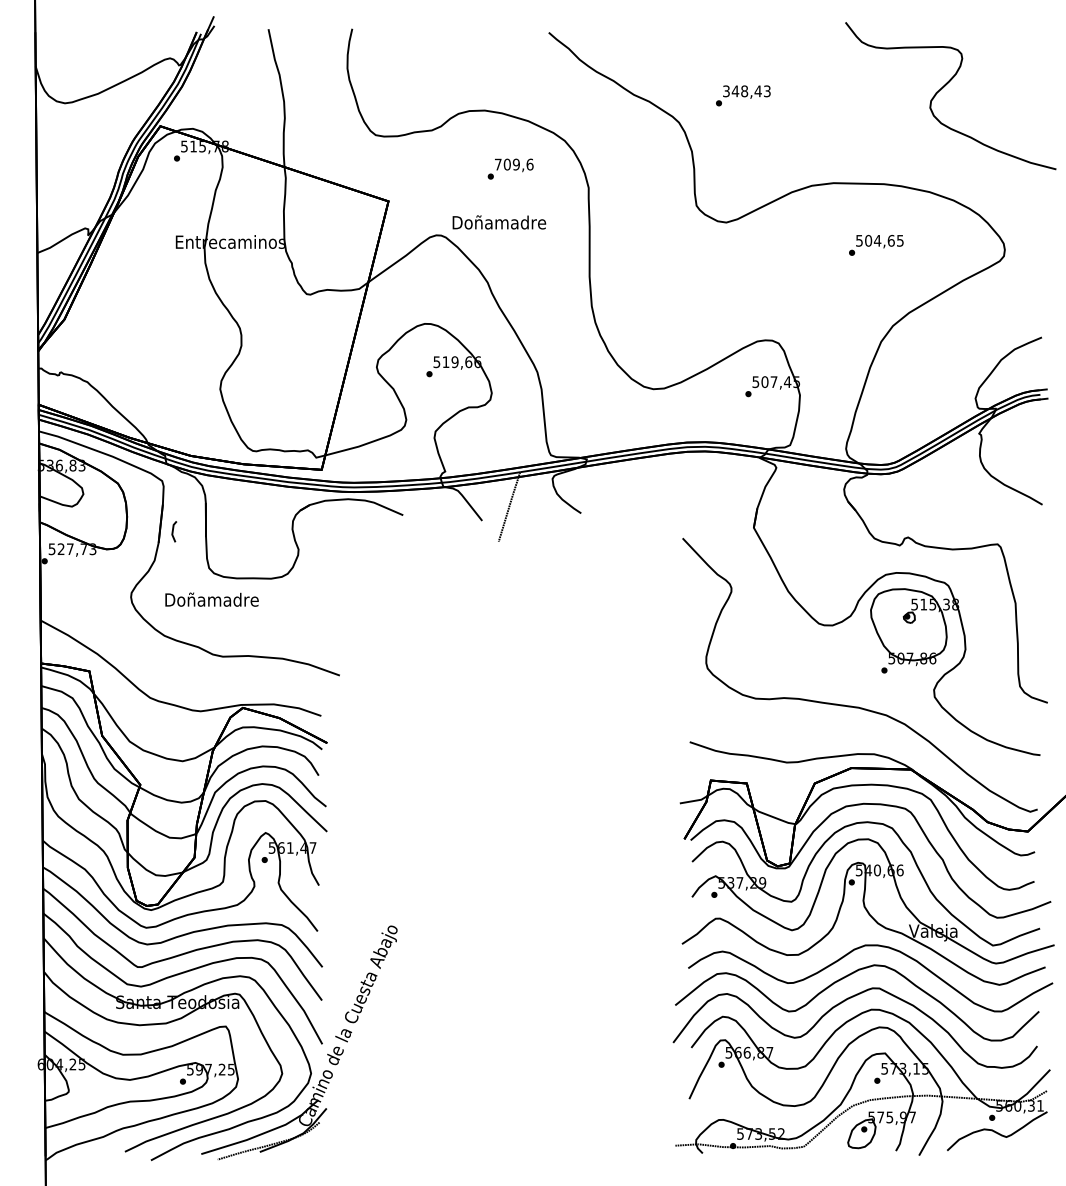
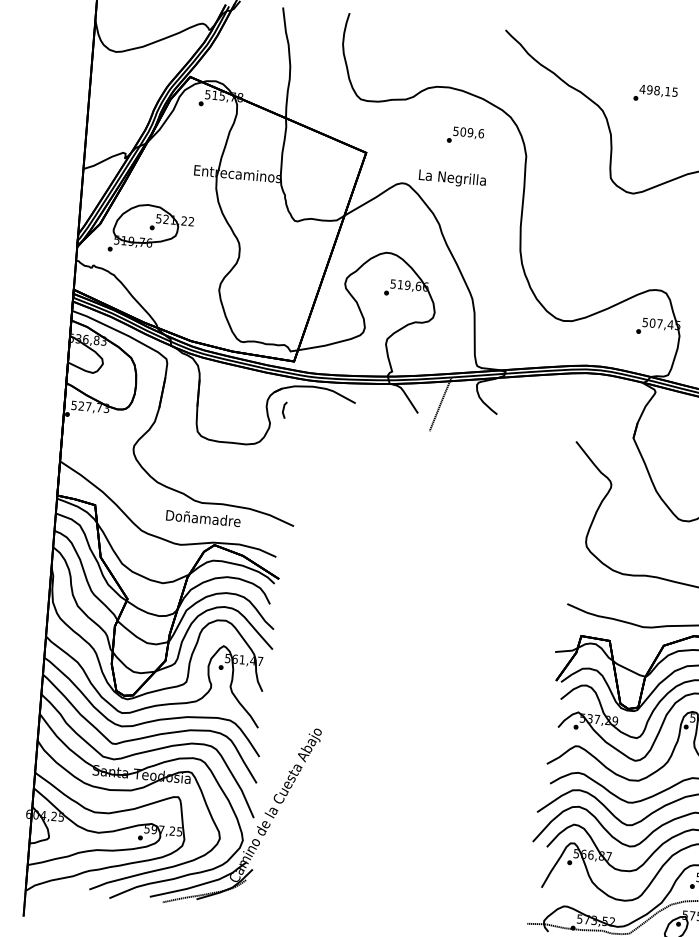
text: (746, 91) -> (658, 90), 348,43 -> 498,15
text: (497, 164) -> (455, 131), 709,6 -> 509,6
text: (499, 224) -> (452, 179), Doñamadre -> La Negrilla
part: (128, 321) -> (151, 229), added
line: (173, 531) -> (283, 409), moved
text: (211, 599) -> (203, 518), moved

